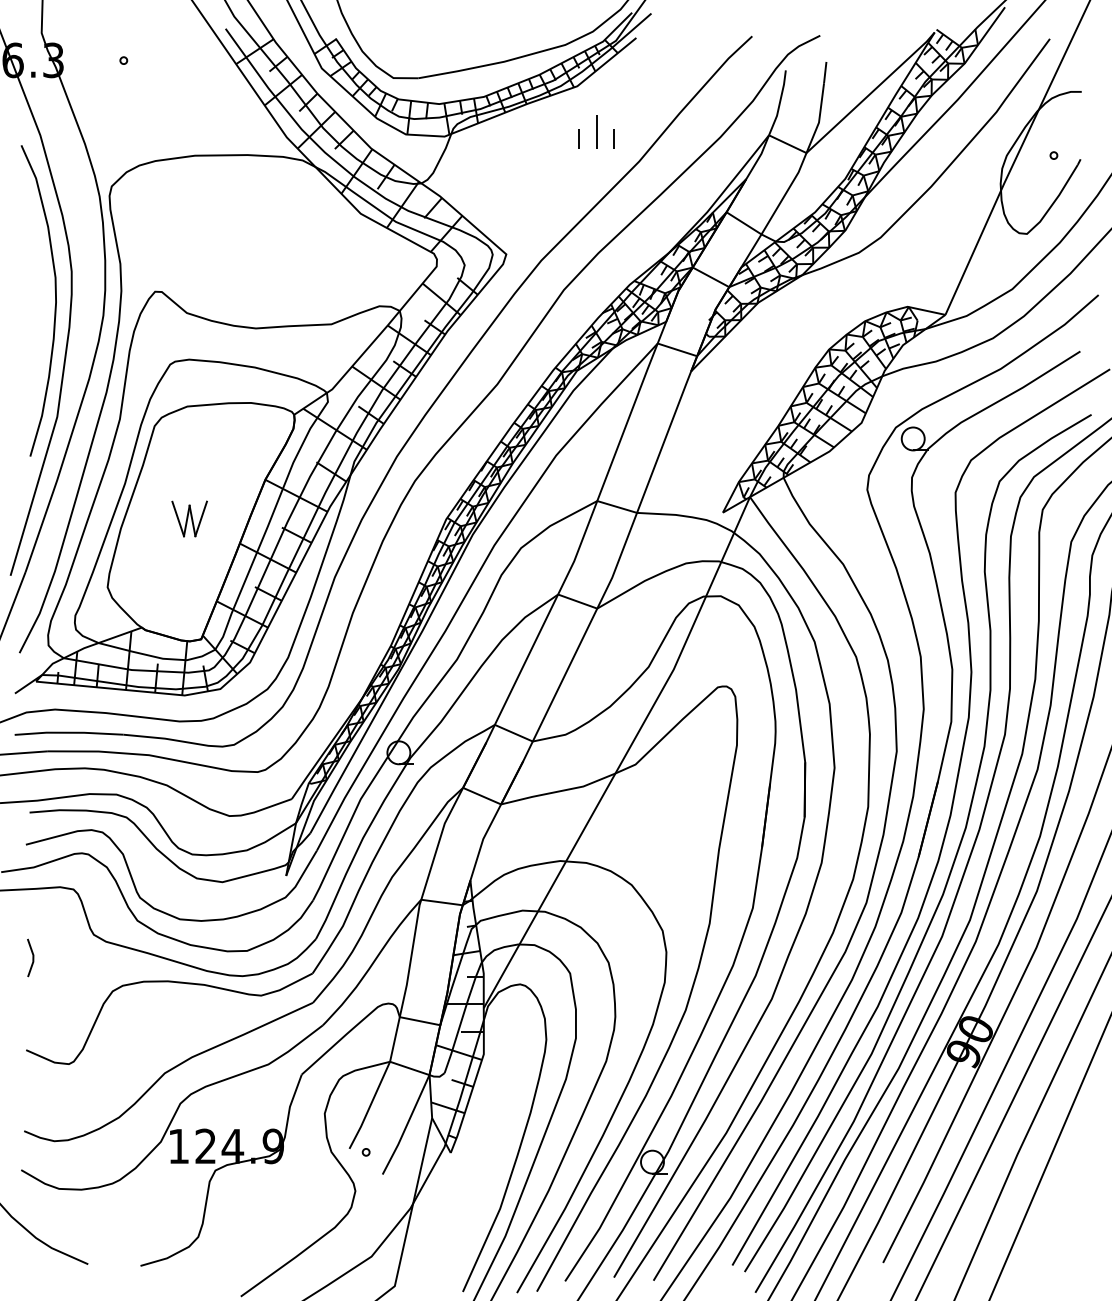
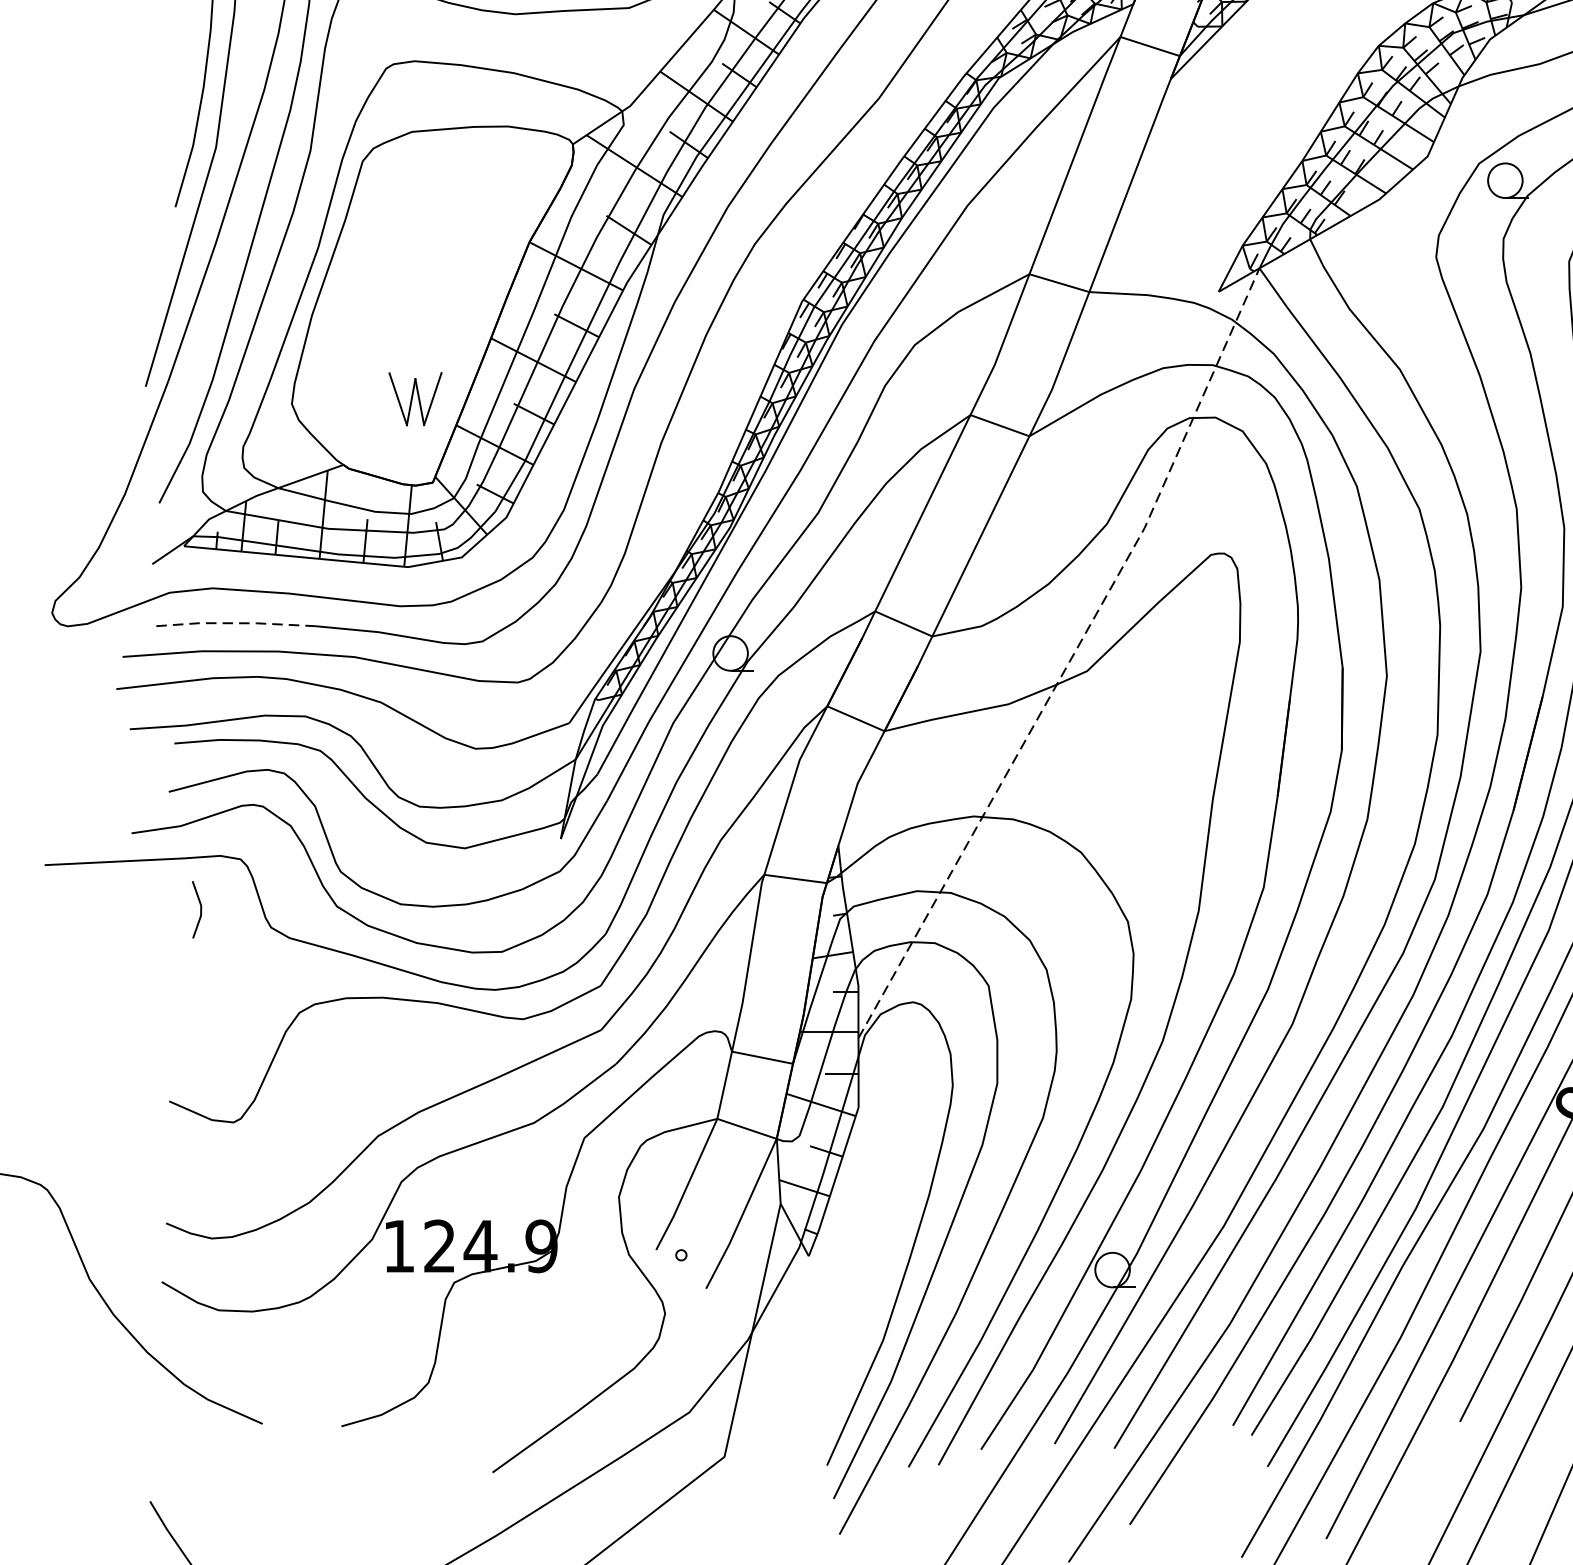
part: (189, 518) -> (415, 398), moved
line: (69, 732) -> (234, 622), solid -> dashed
line: (625, 755) -> (1071, 657), solid -> dashed
line: (32, 957) -> (199, 909), moved

